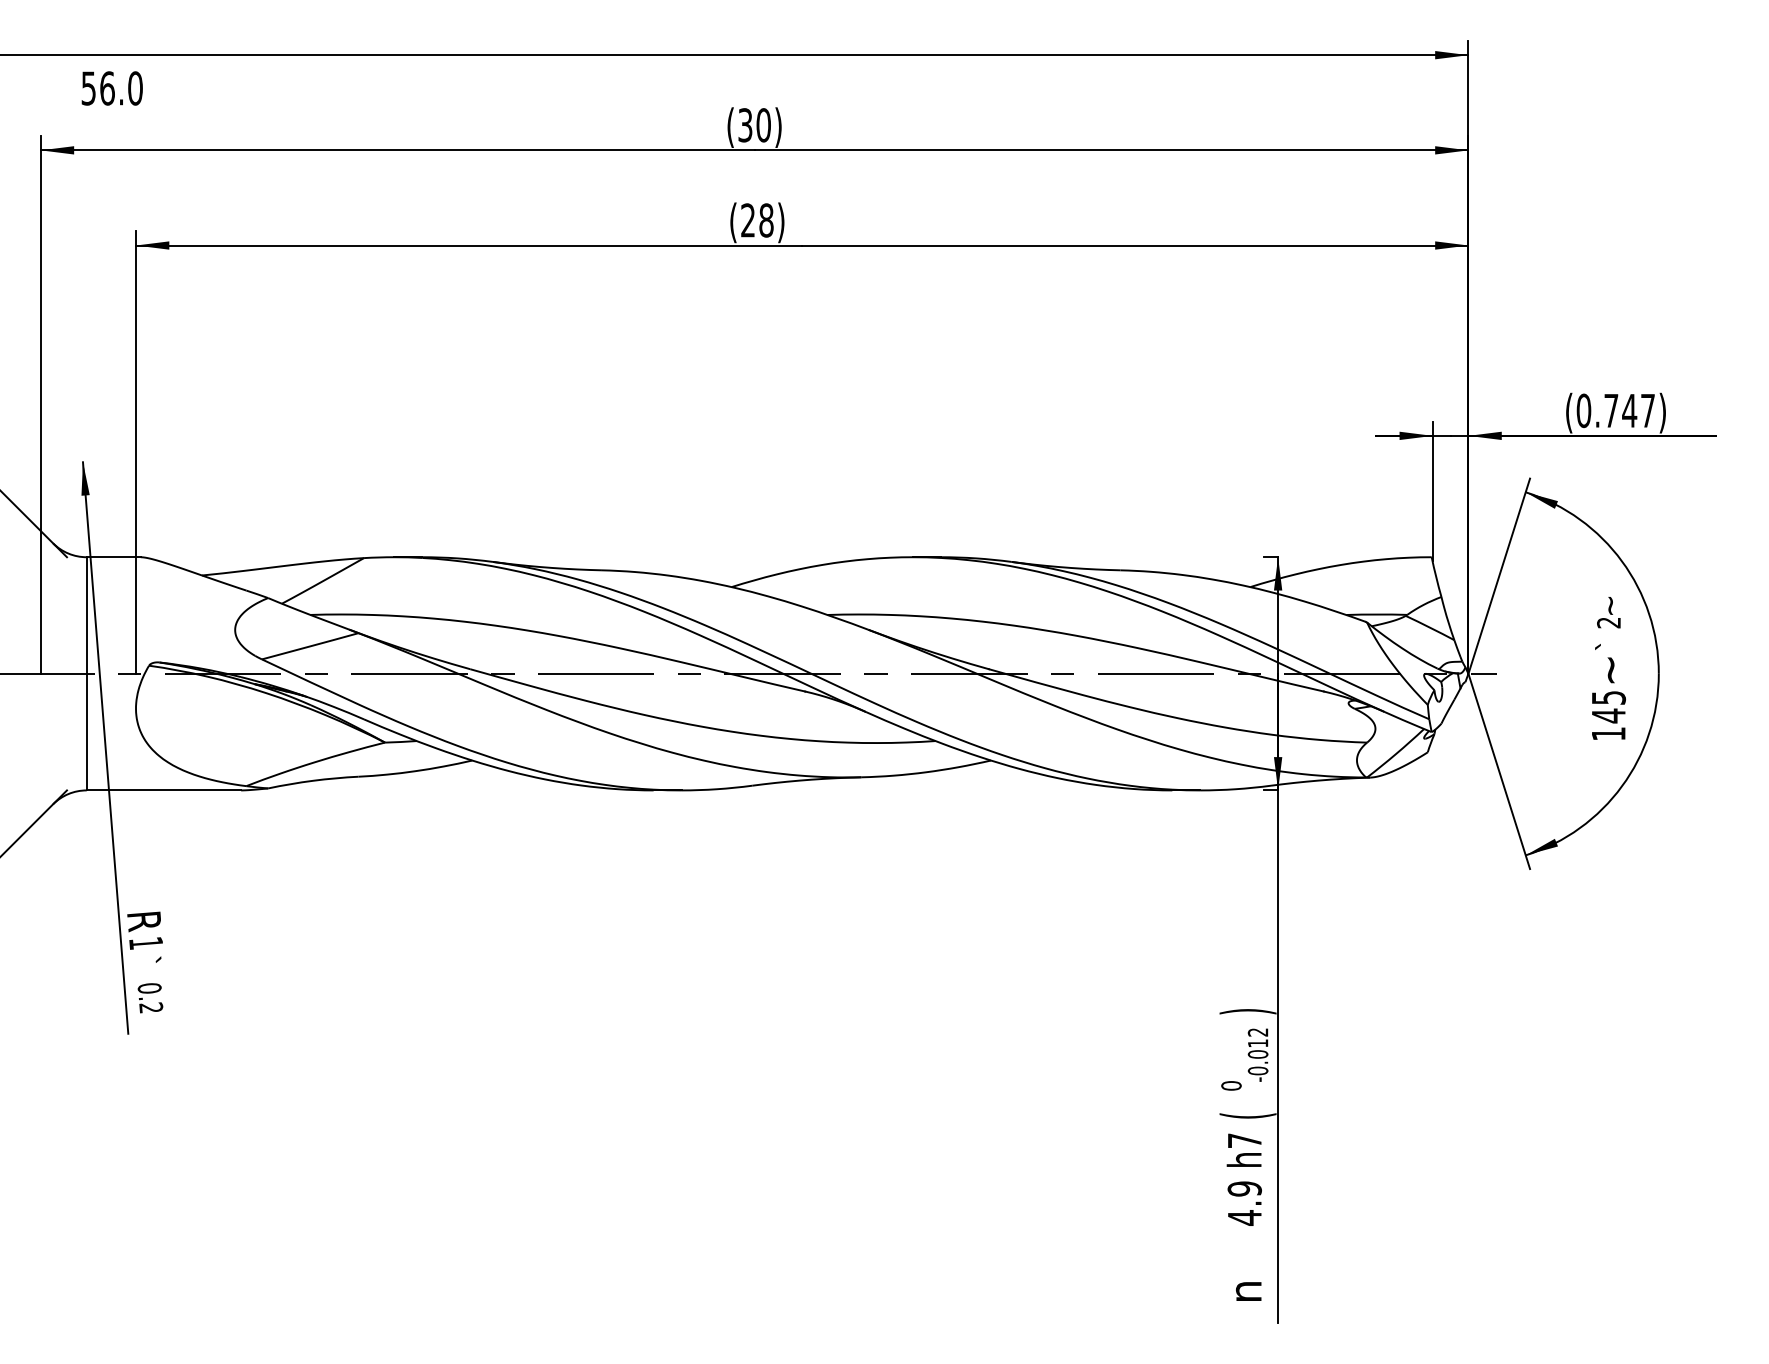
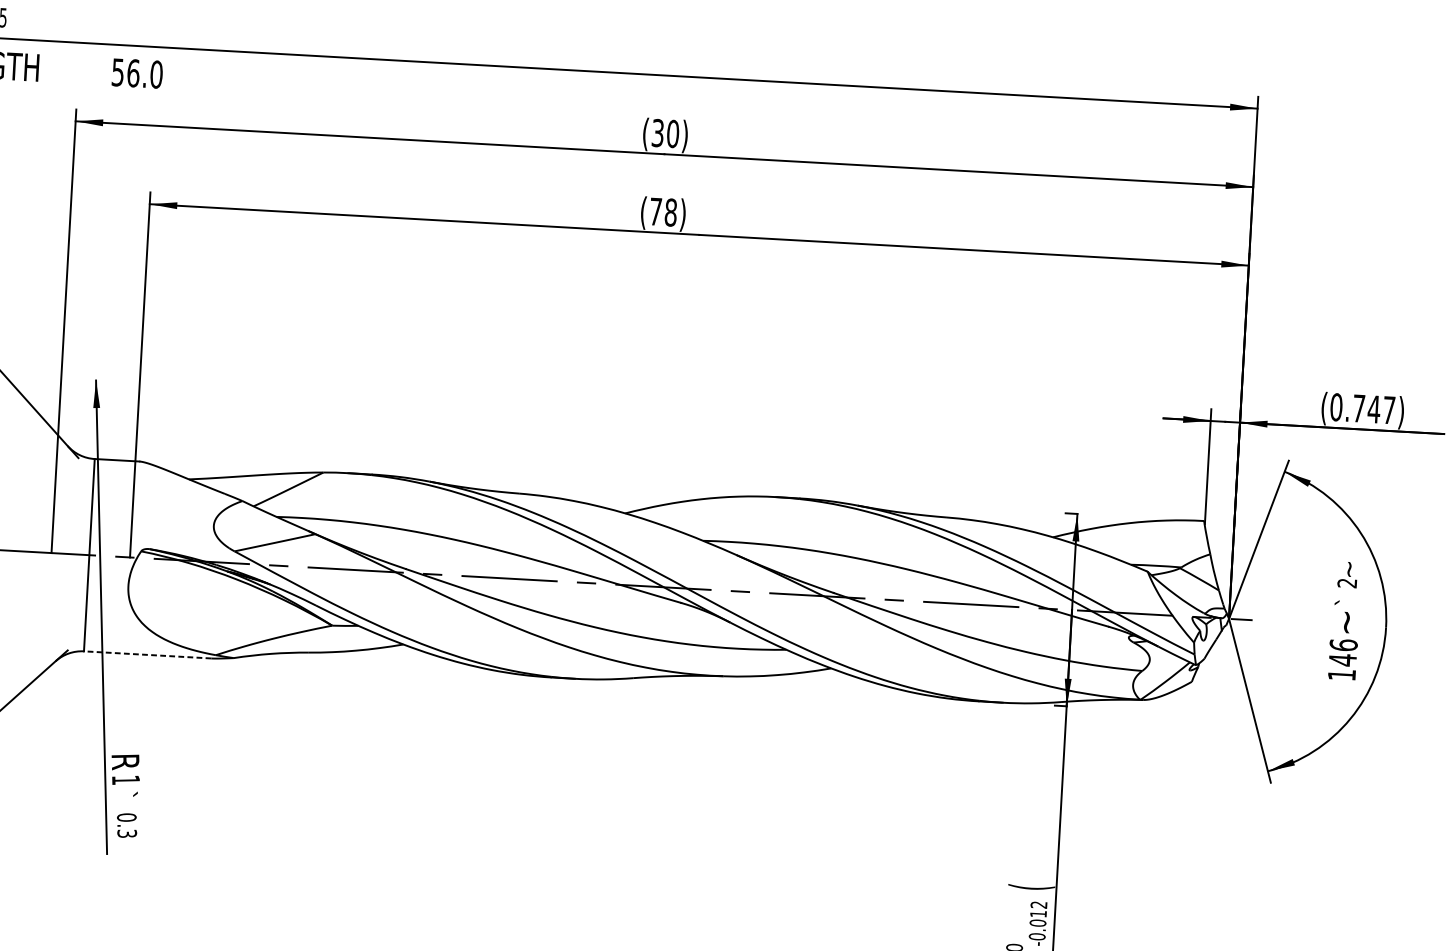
text: (747, 220) -> (655, 211), (28) -> (78)
text: (1608, 697) -> (1343, 644), 145 -> 146
line: (163, 790) -> (147, 654), solid -> dashed
text: (150, 1007) -> (126, 833), 0.2 -> 0.3
text: (1247, 1011) -> (1031, 887), ) -> (

